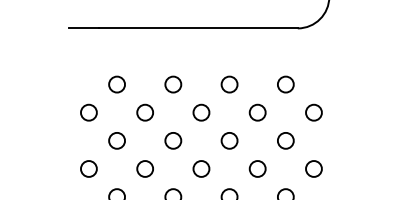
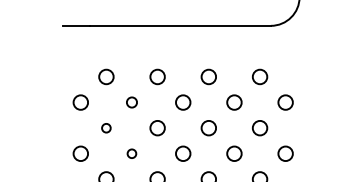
circle: (144, 112) -> (131, 102), size x0.7
circle: (116, 140) -> (105, 127), size x0.6
circle: (144, 168) -> (131, 153), size x0.6

